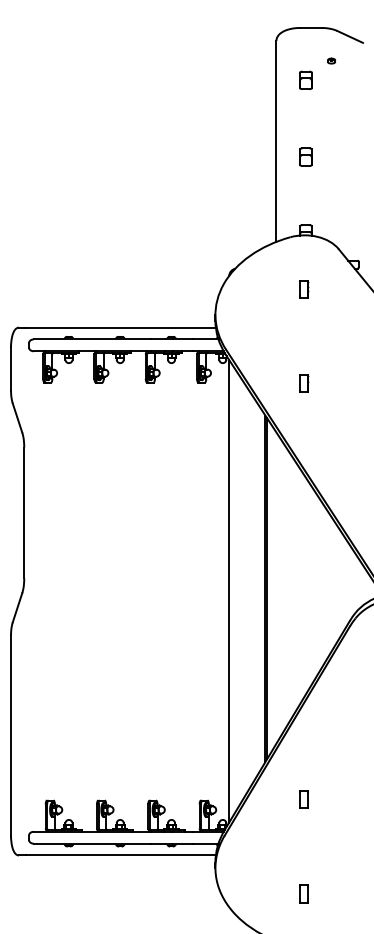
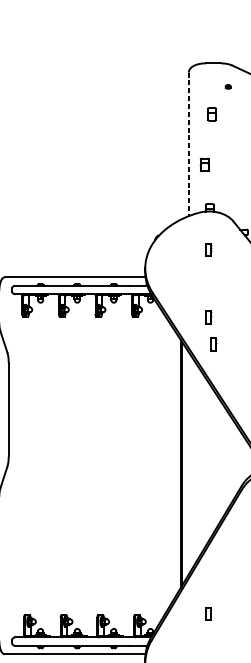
part: (305, 79) -> (211, 113), moved
line: (276, 141) -> (188, 144), solid -> dashed
part: (305, 156) -> (204, 164), moved
part: (311, 421) -> (213, 344), added
line: (228, 591) -> (154, 465), removed

